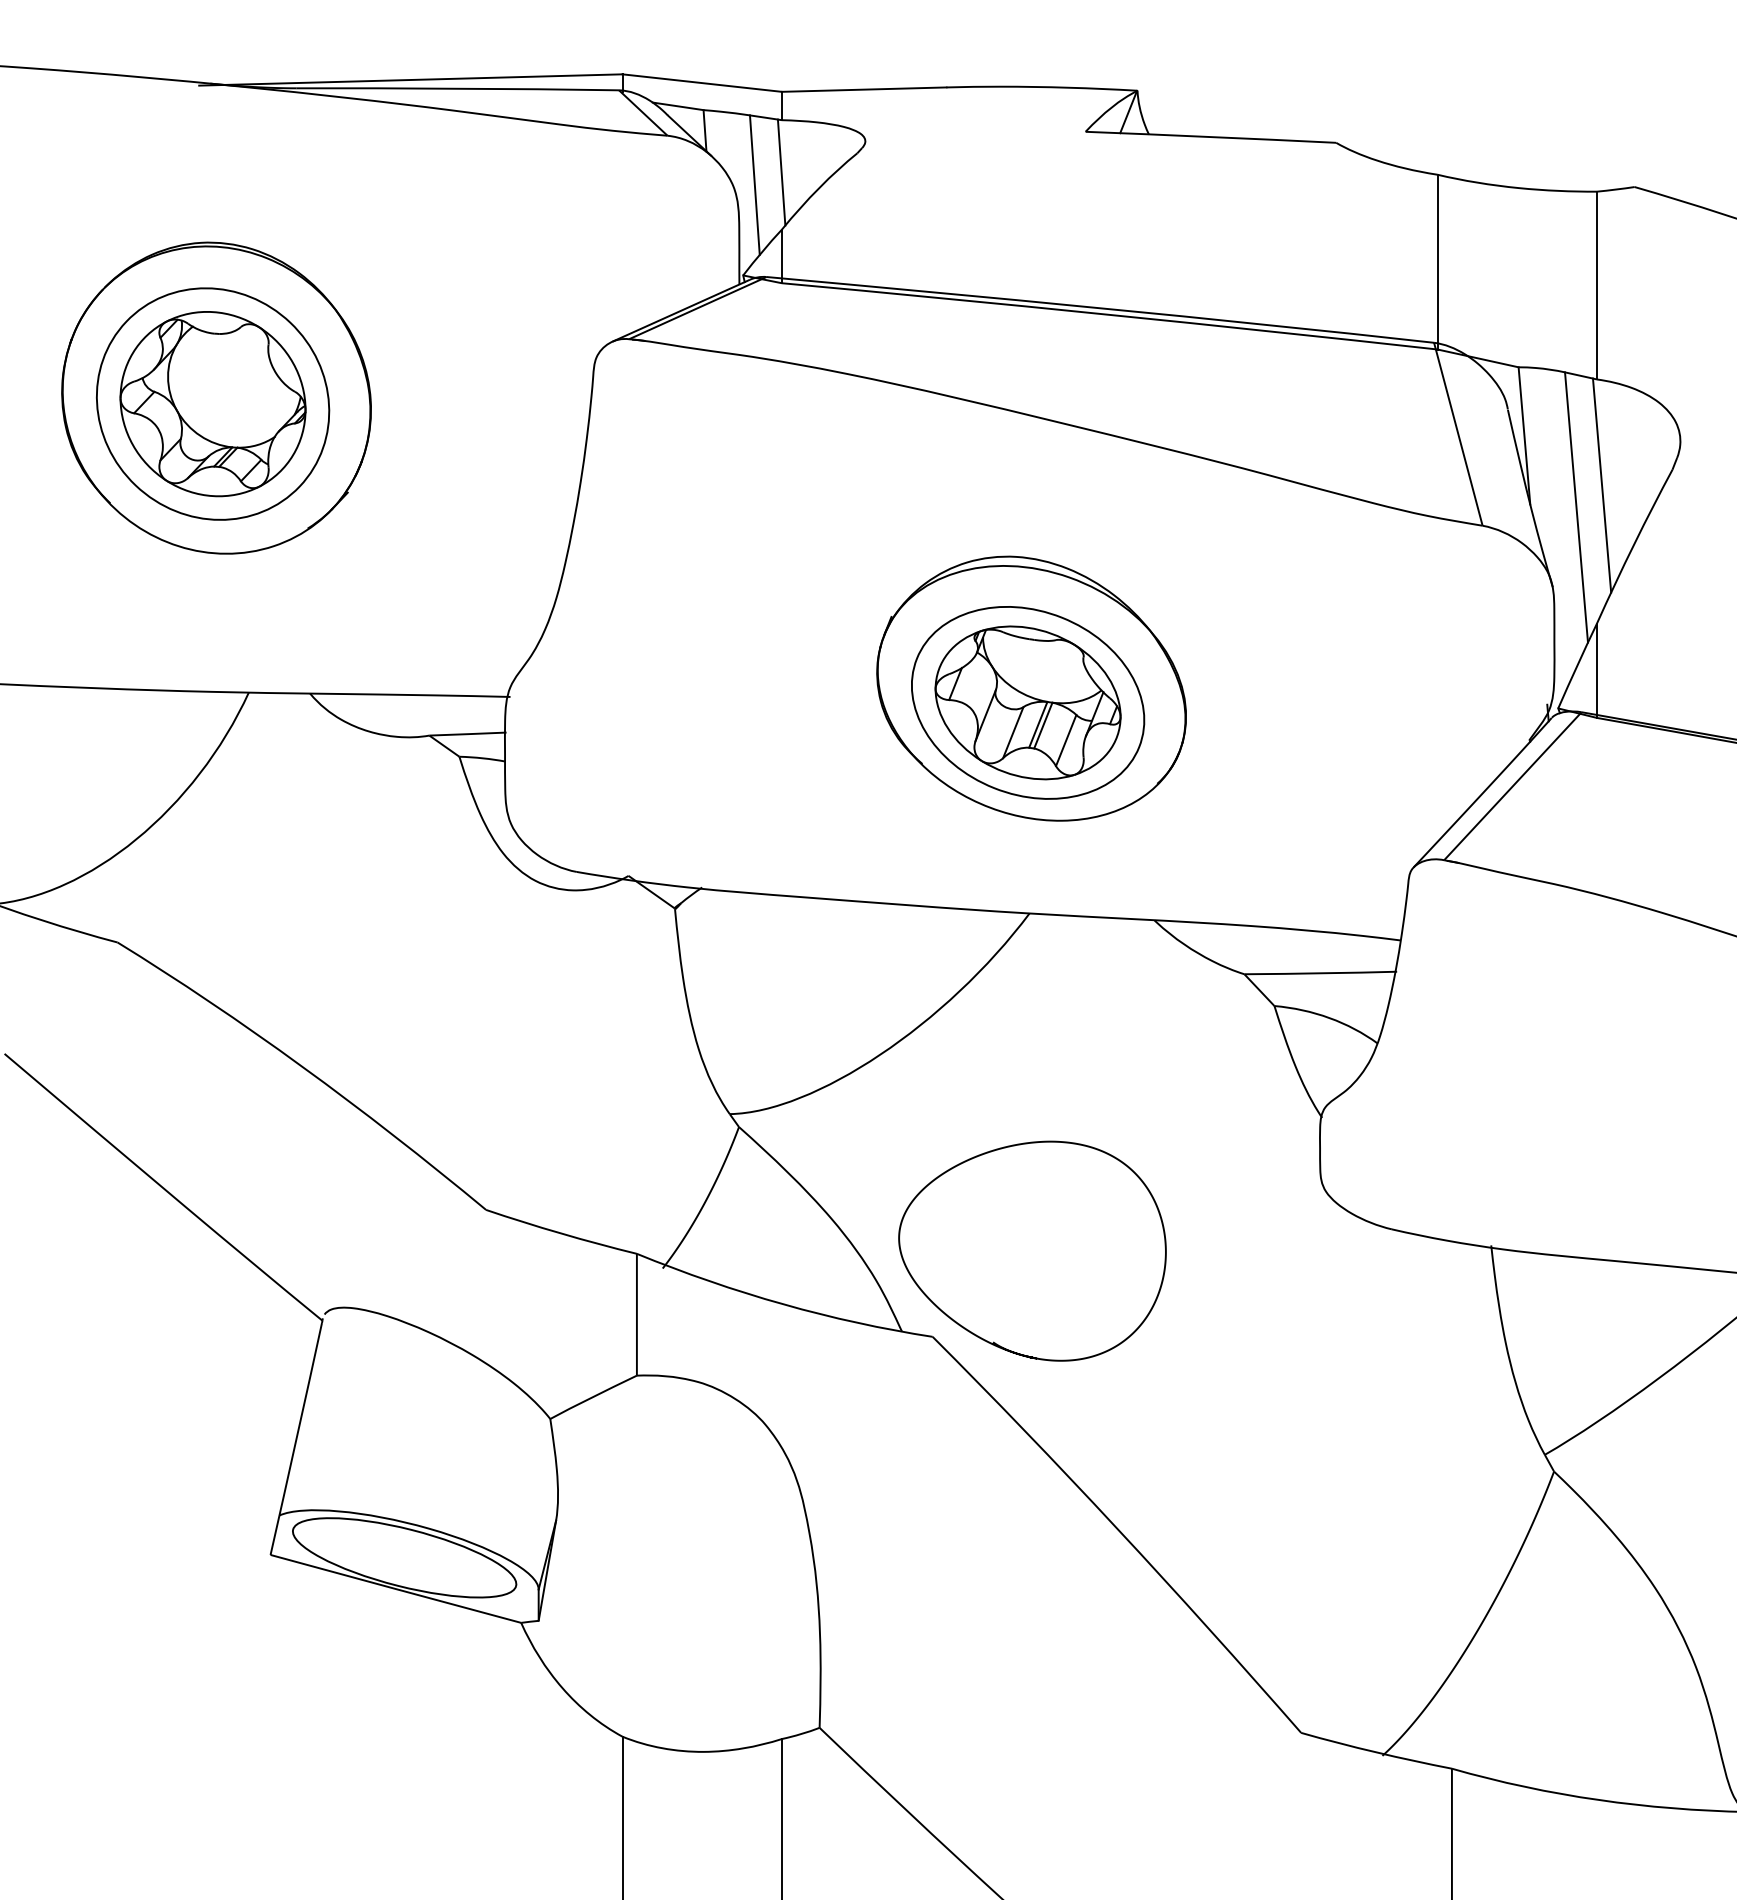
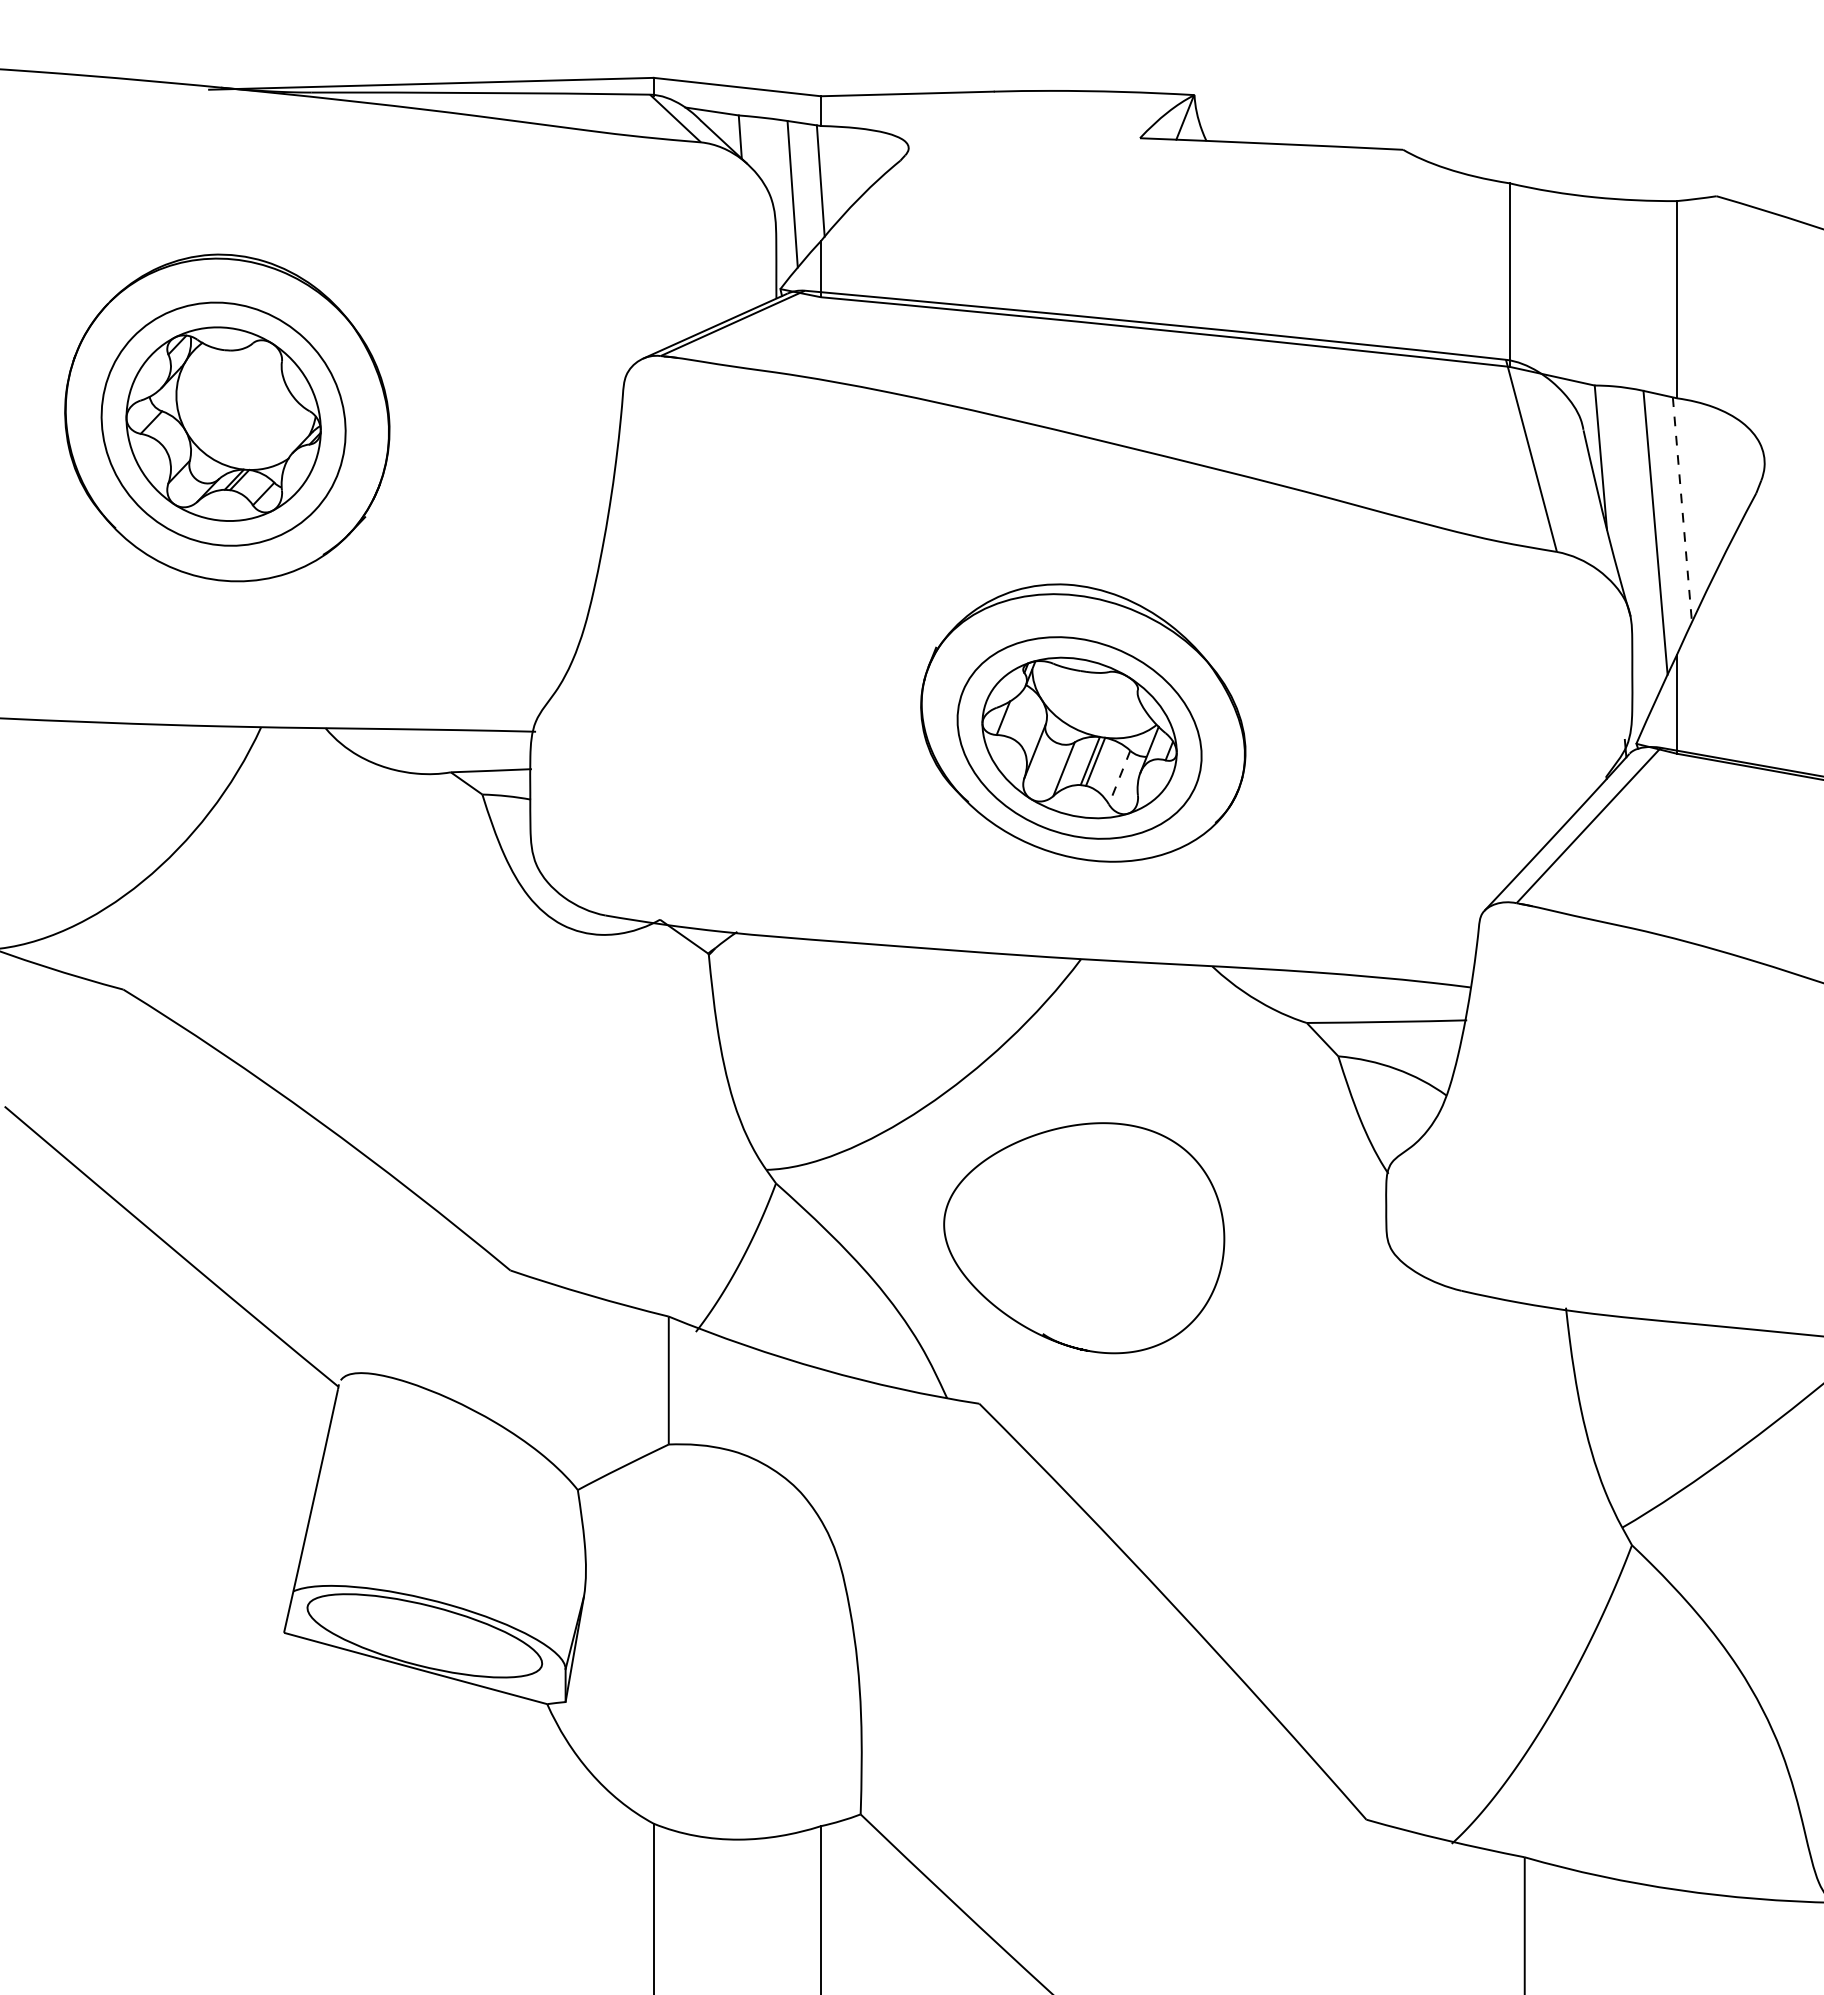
line: (1602, 486) -> (1682, 510), solid -> dashed
line: (1066, 740) -> (1119, 777), solid -> dashed
curve: (993, 1341) -> (1043, 1333), moved

